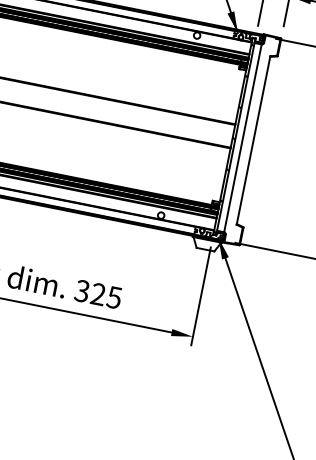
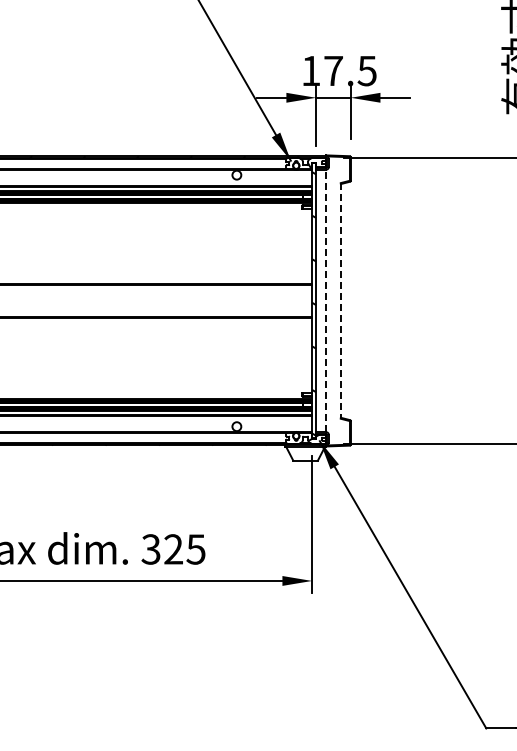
line: (242, 137) -> (325, 300), solid -> dashed
line: (253, 140) -> (340, 300), solid -> dashed

